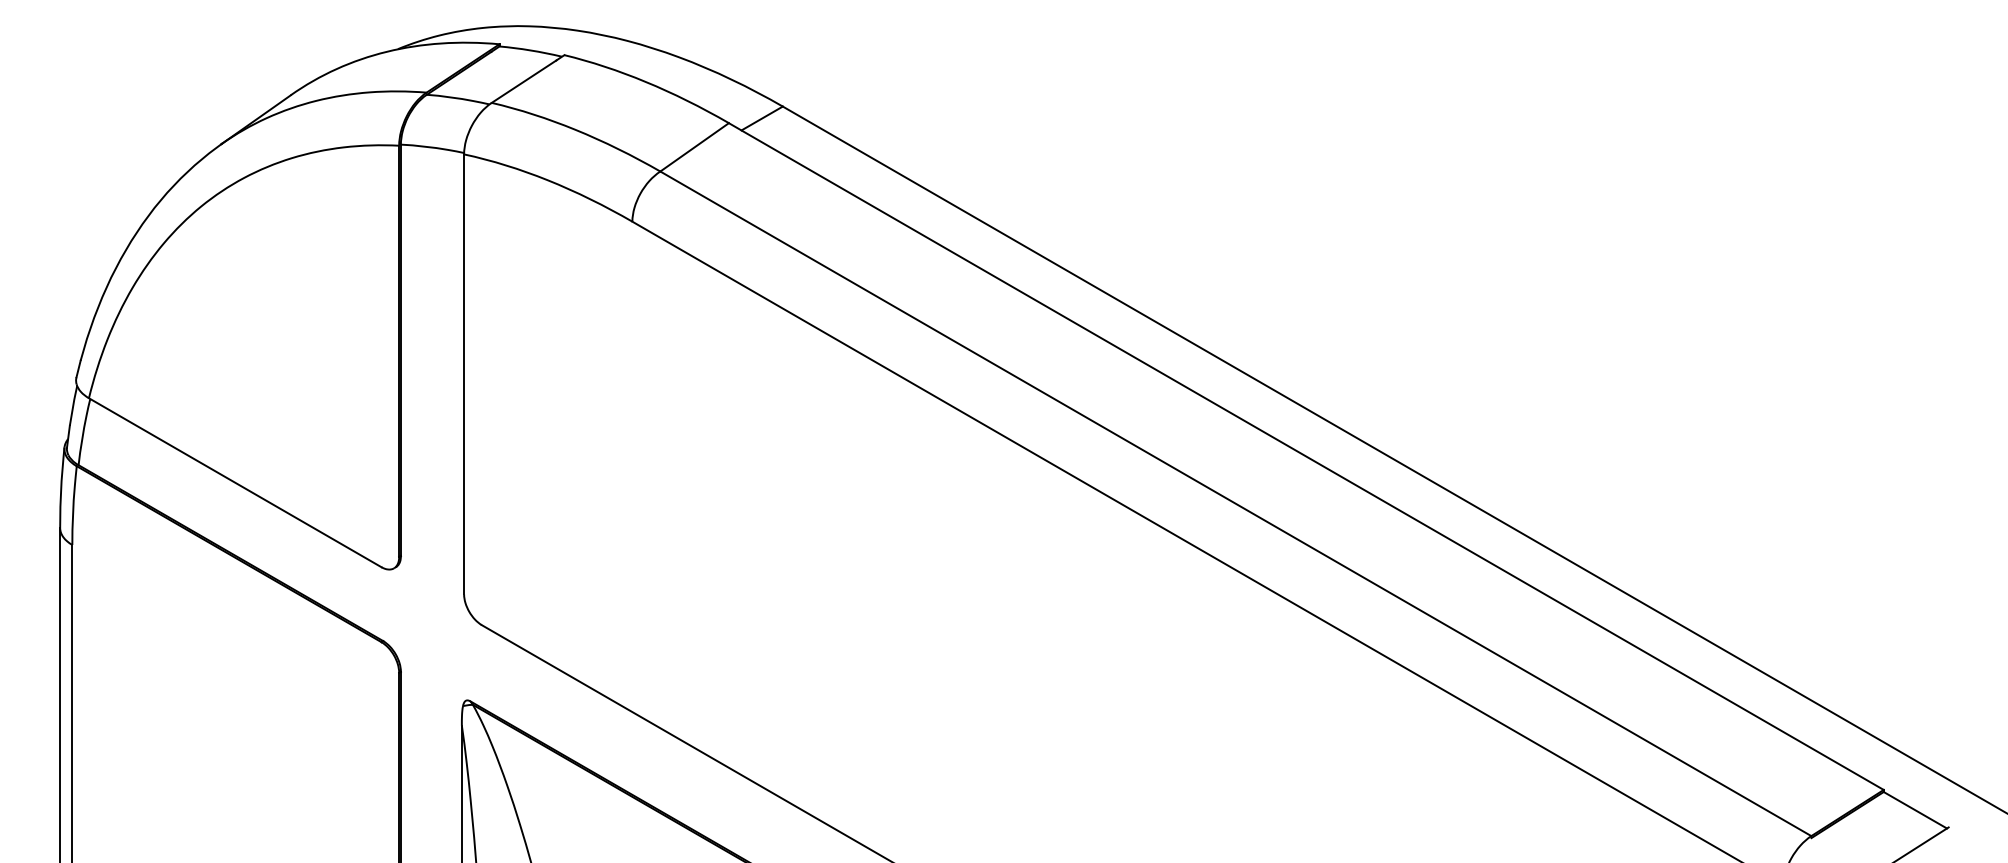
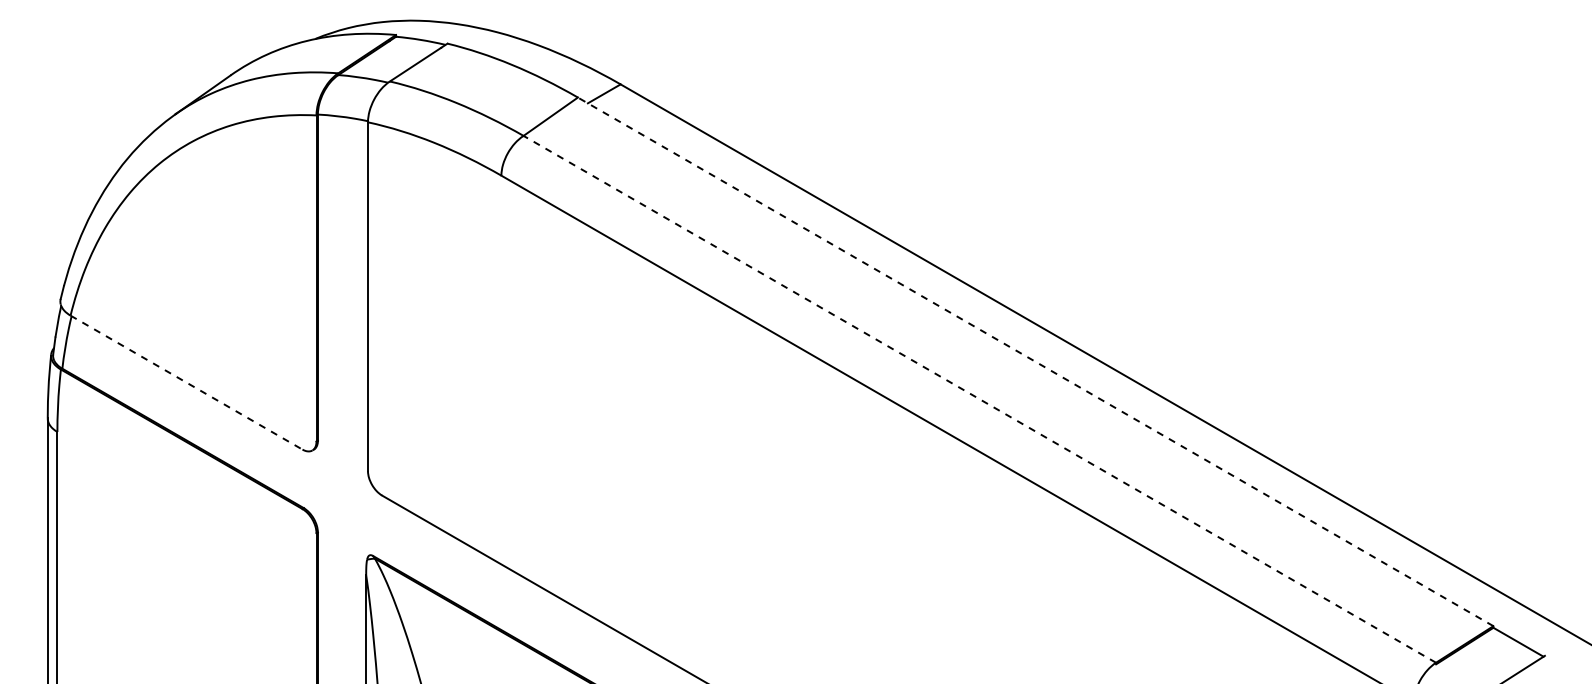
line: (1306, 456) -> (1035, 361), solid -> dashed
line: (235, 482) -> (186, 382), solid -> dashed
line: (1235, 504) -> (979, 399), solid -> dashed

